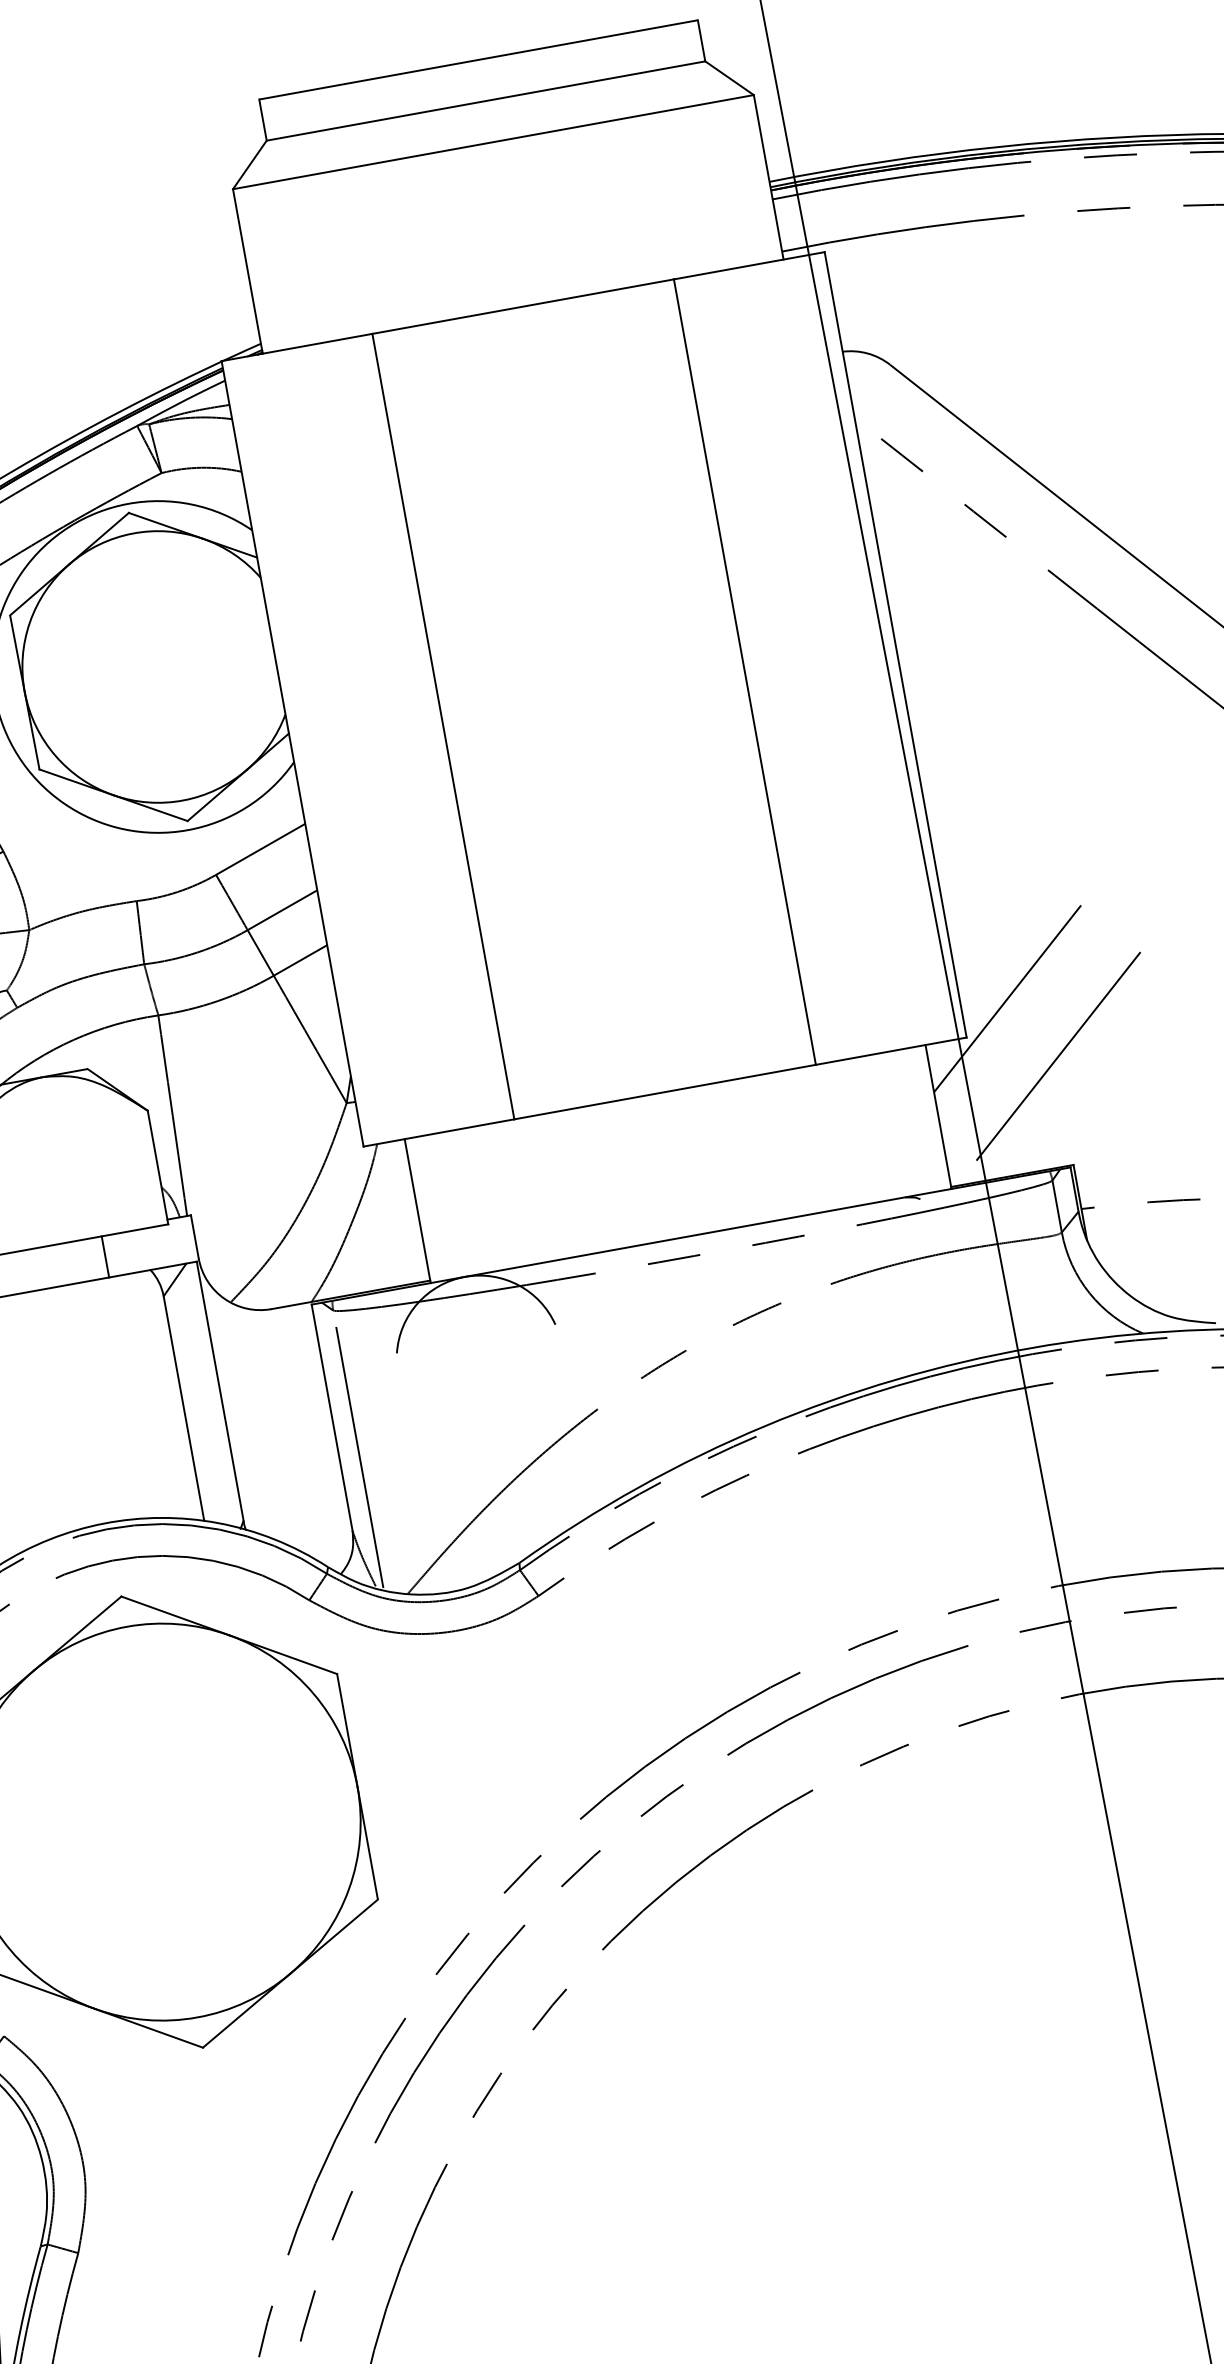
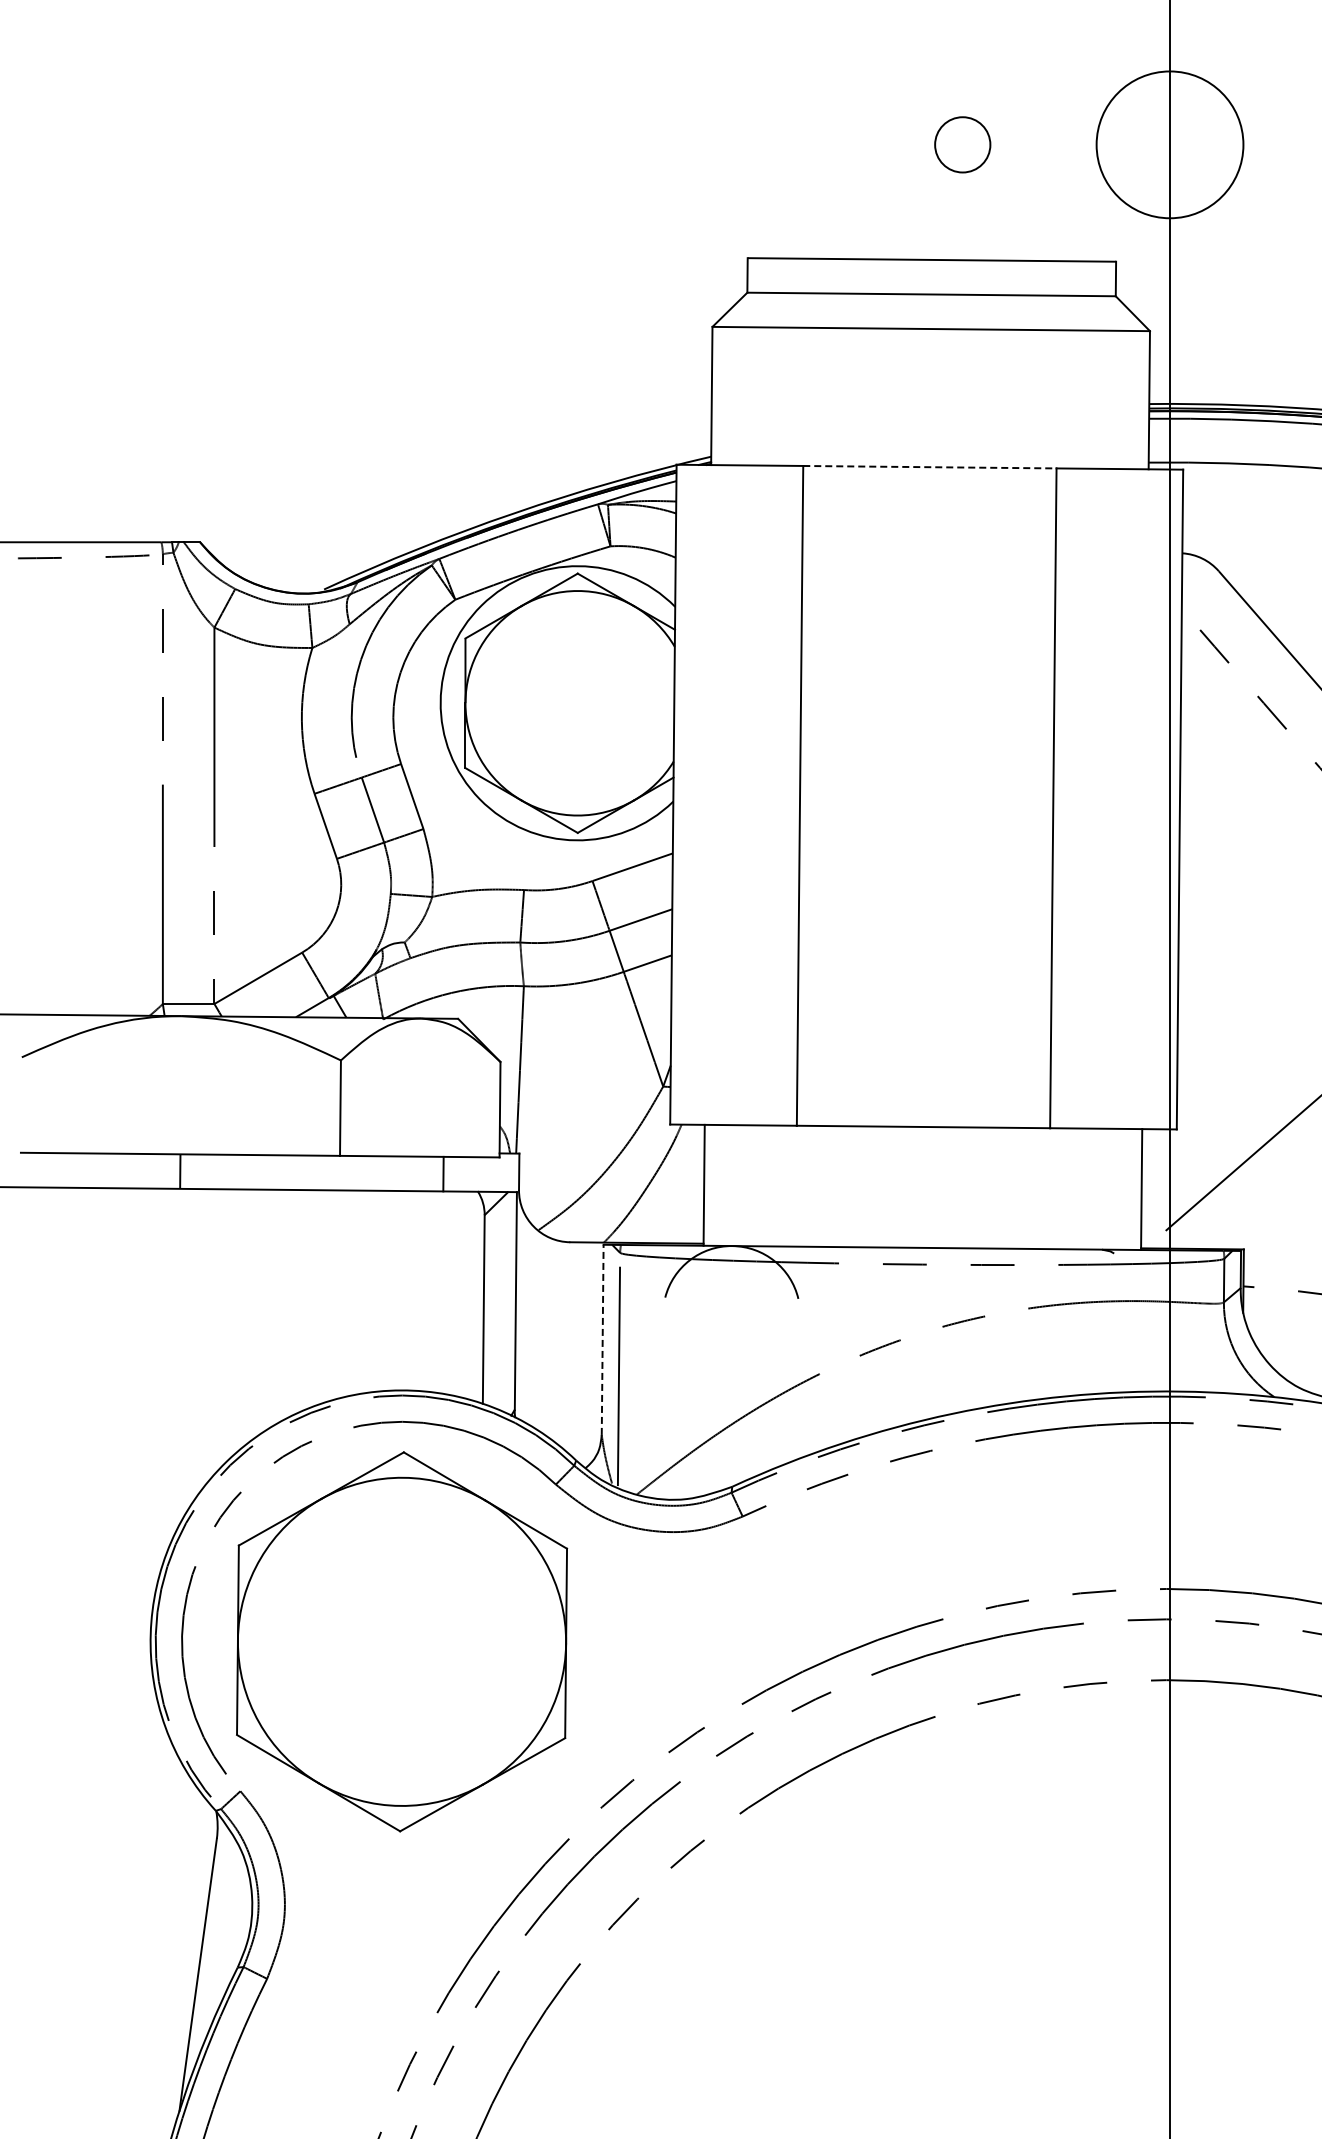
line: (522, 307) -> (929, 467), solid -> dashed
line: (1006, 997) -> (1215, 1103), removed
line: (331, 1417) -> (602, 1339), solid -> dashed

